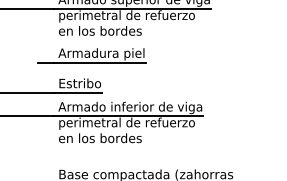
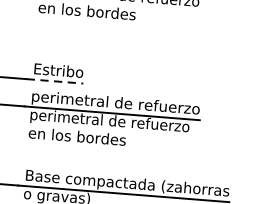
part: (91, 55) -> (74, 38), removed
line: (78, 92) -> (56, 81), solid -> dashed
text: (130, 107) -> (115, 103), Armado inferior de viga -> perimetral de refuerzo

